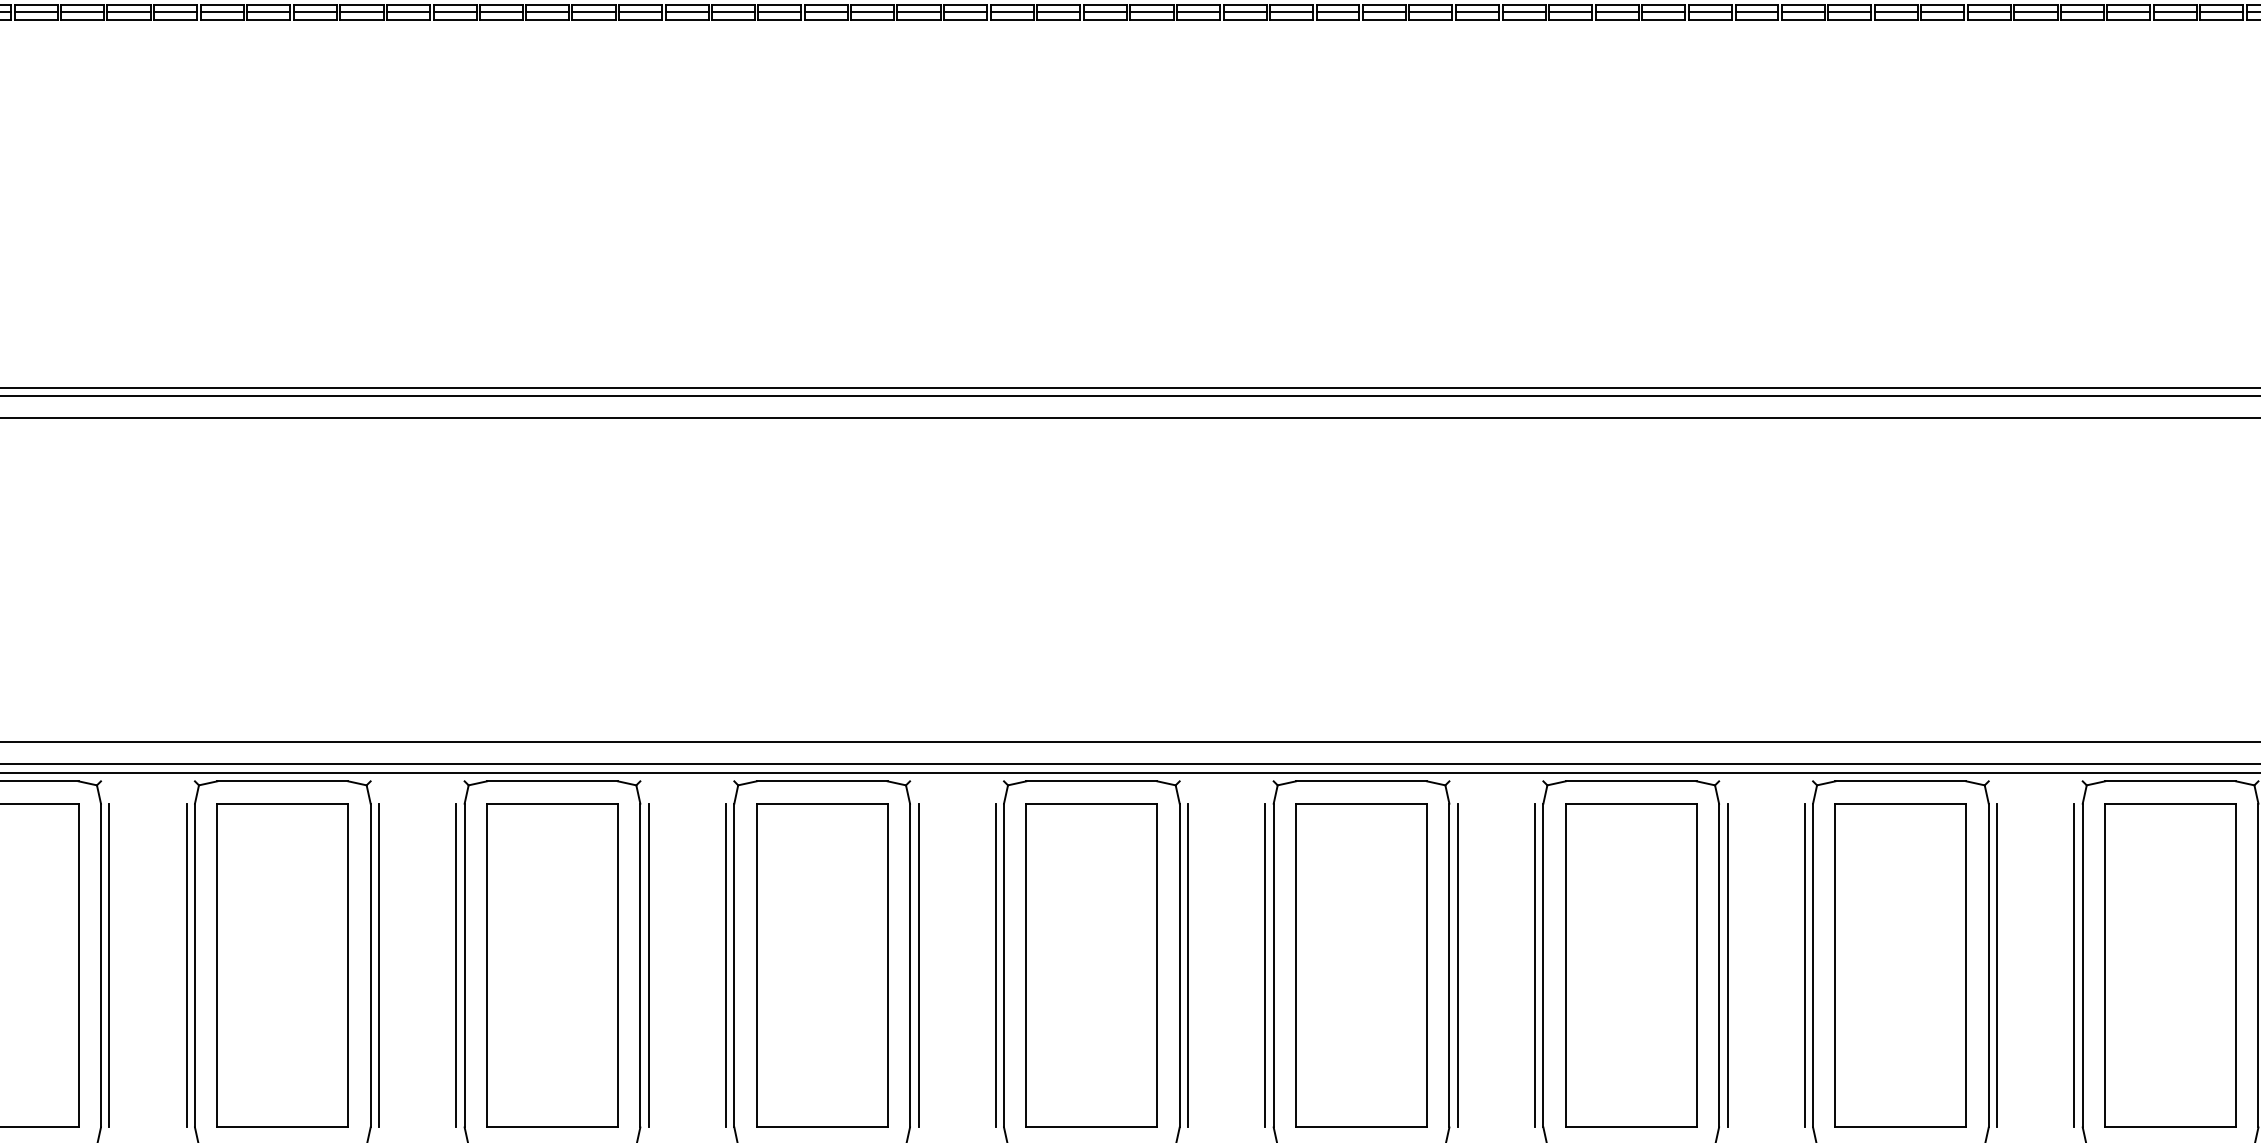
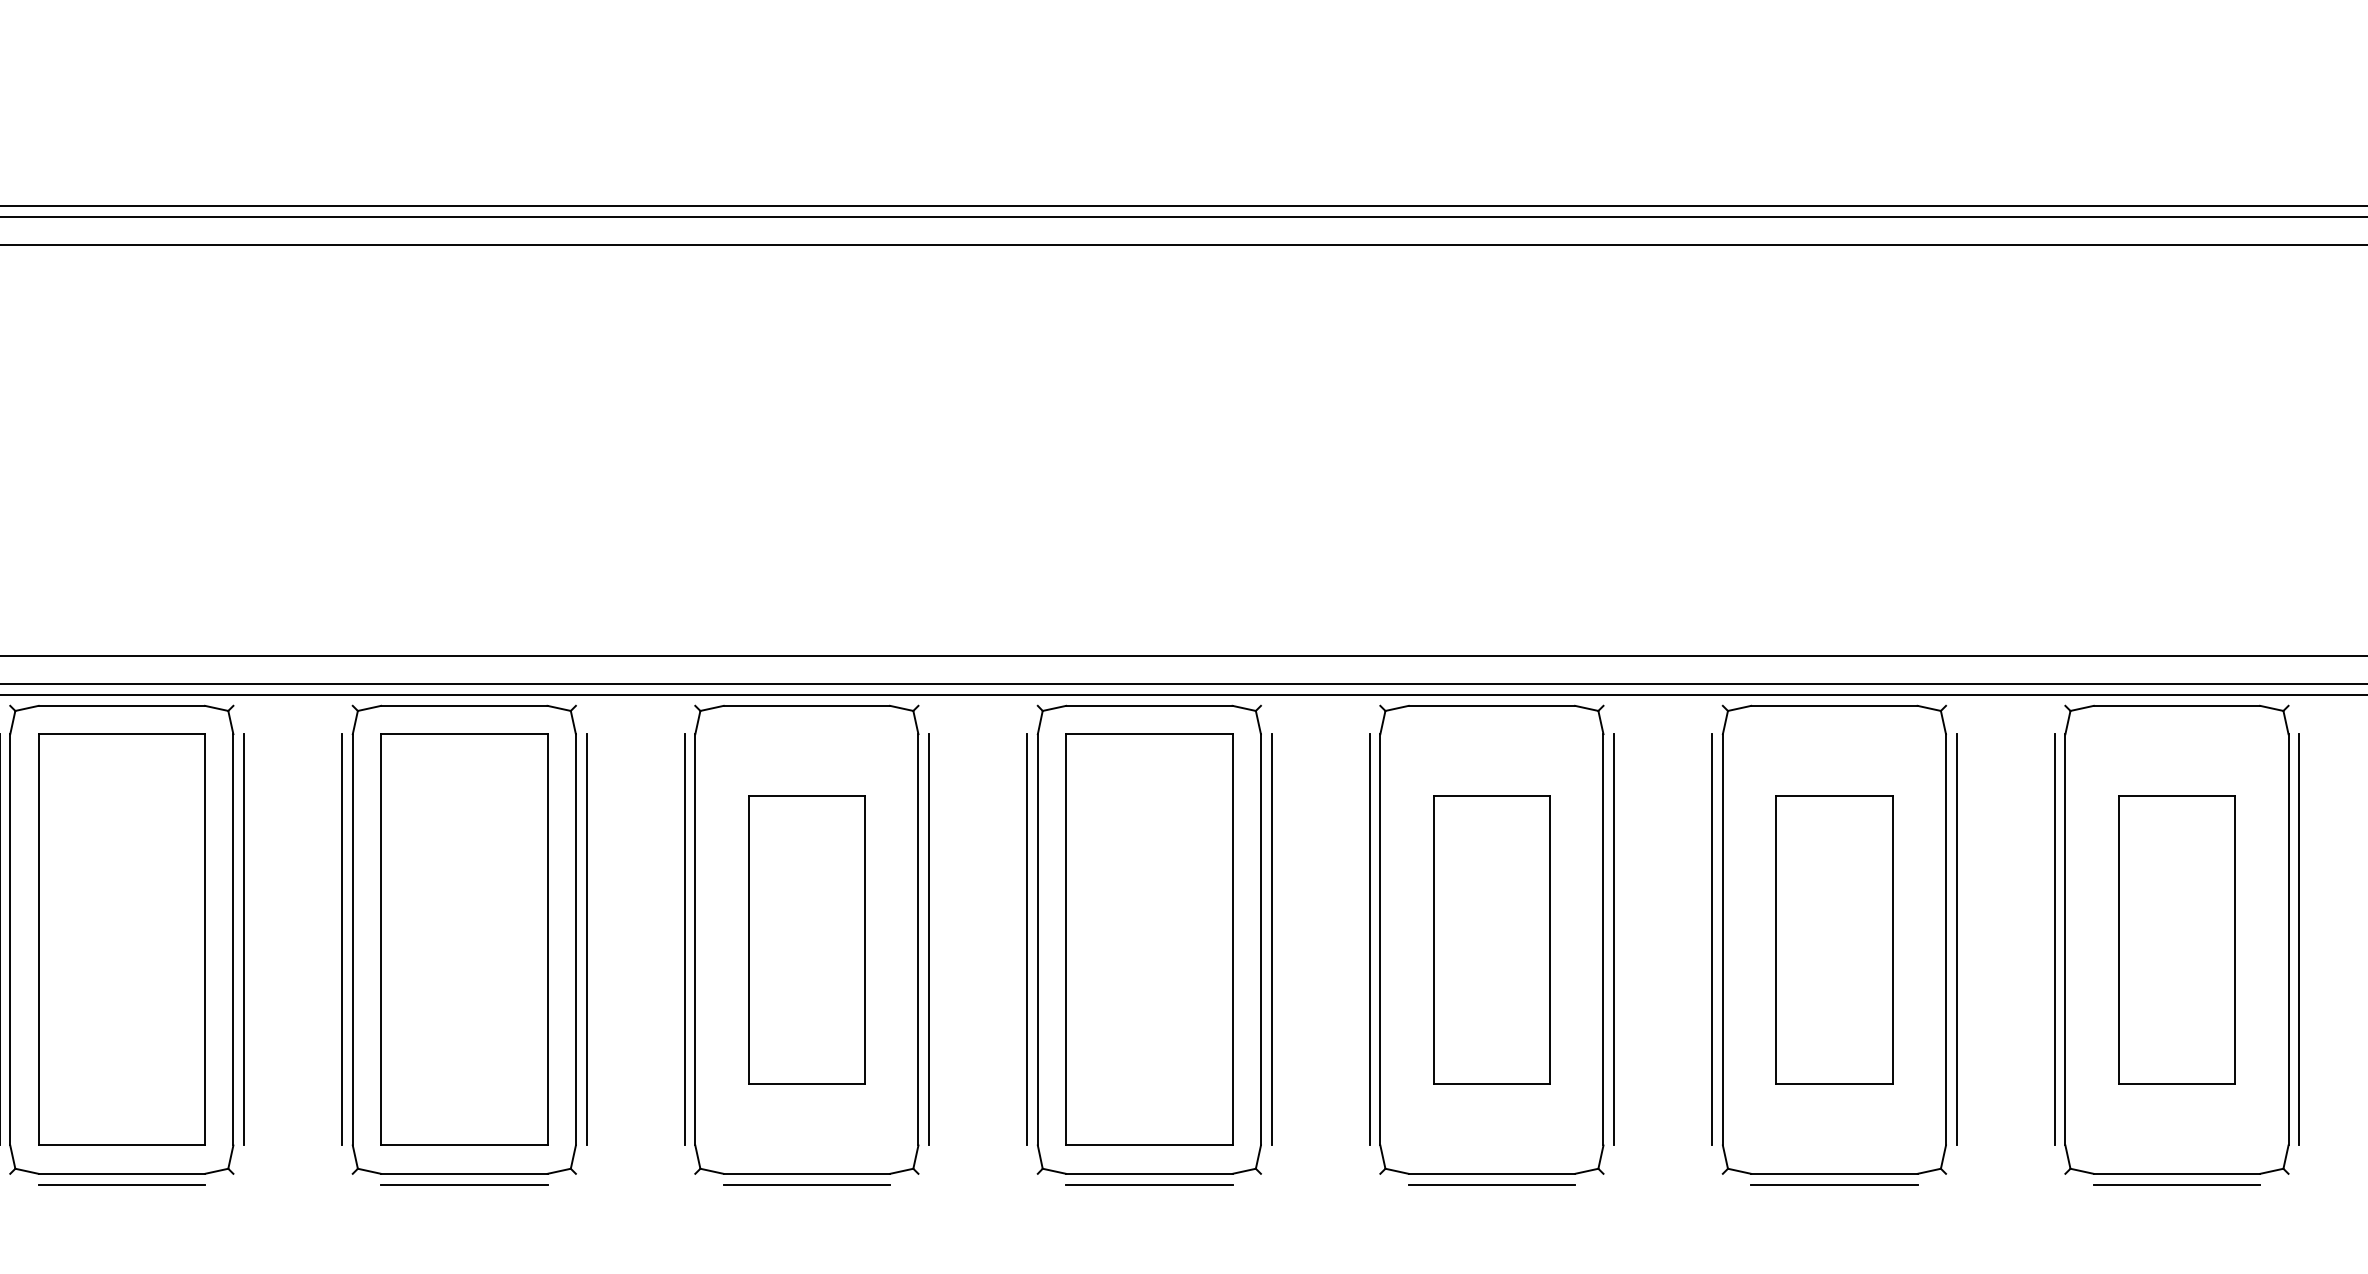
part: (552, 965) -> (806, 939), size x0.7
part: (1091, 965) -> (1491, 939), size x0.7
part: (1361, 965) -> (1834, 939), size x0.7
part: (1631, 965) -> (2177, 939), size x0.7

